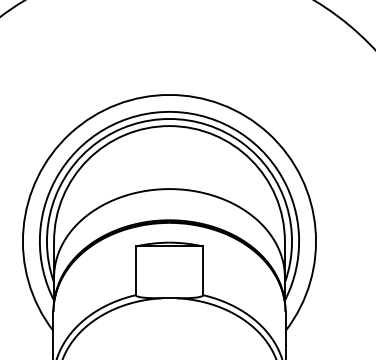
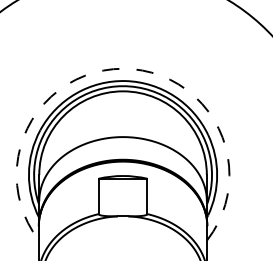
arc: (169, 94) -> (123, 68), solid -> dashed

